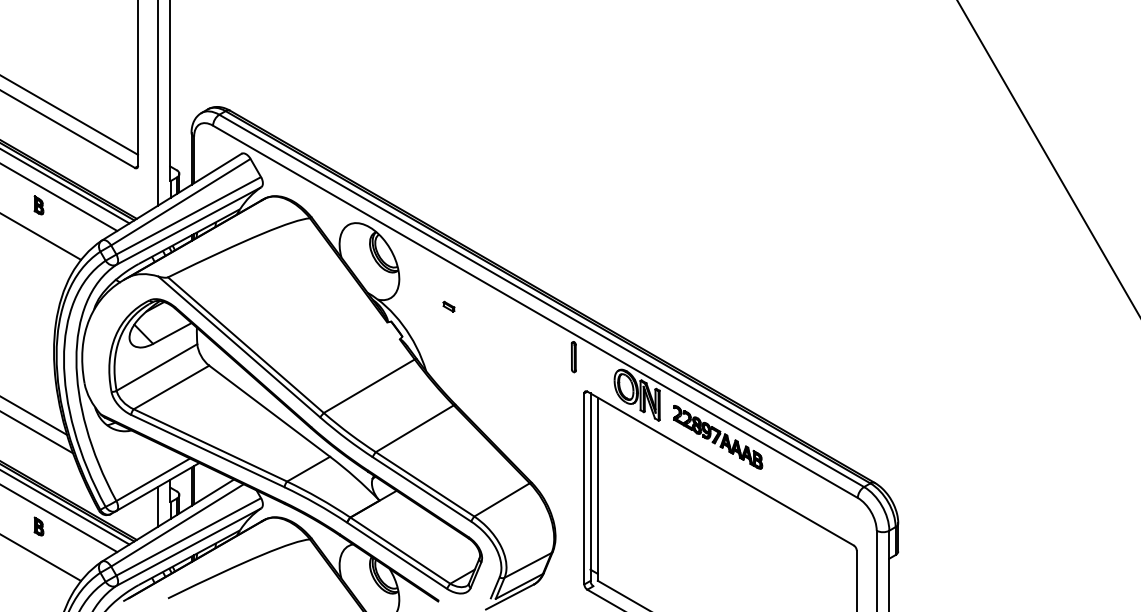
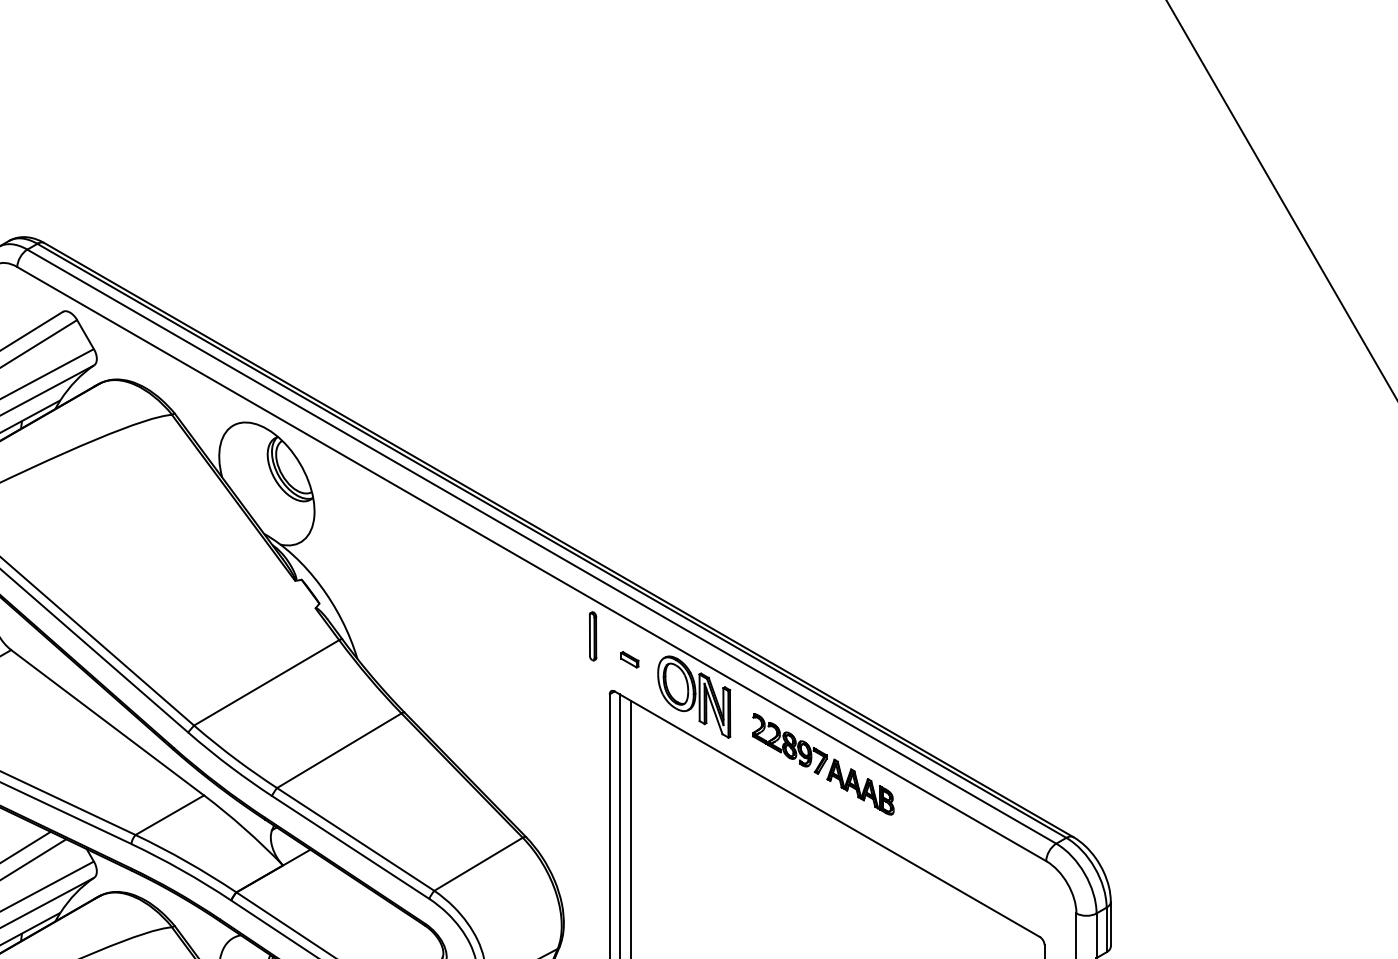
part: (448, 306) -> (629, 659), moved

